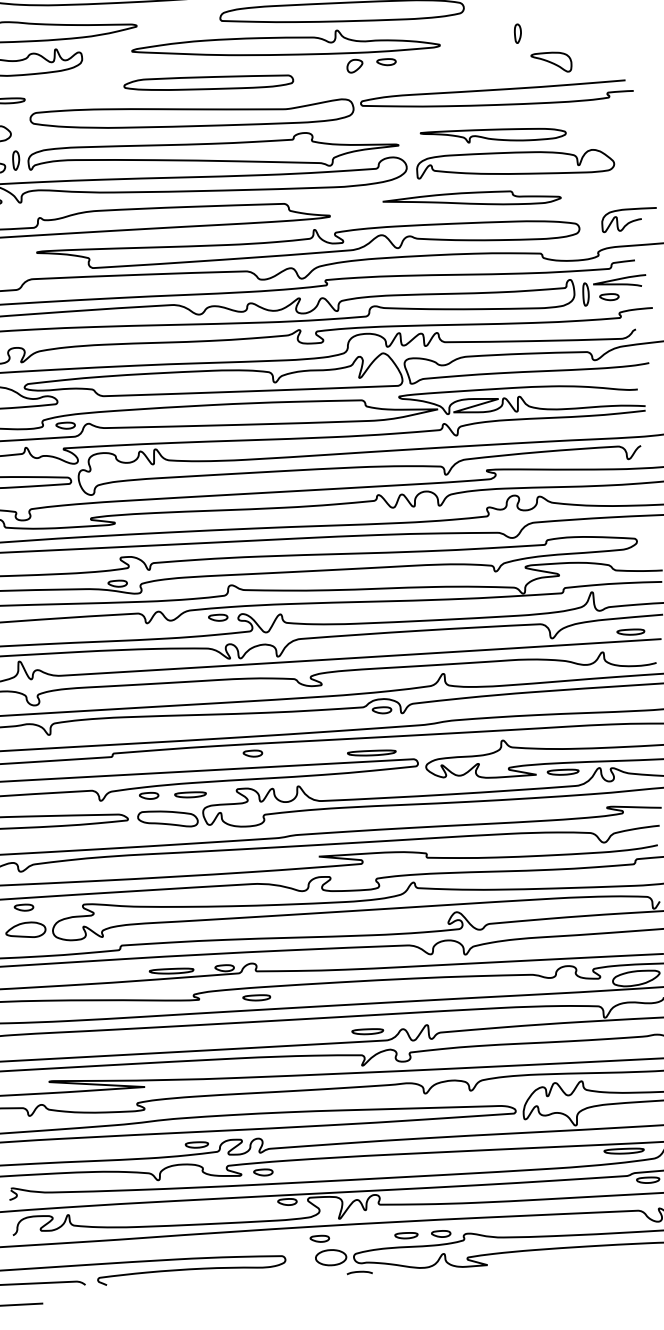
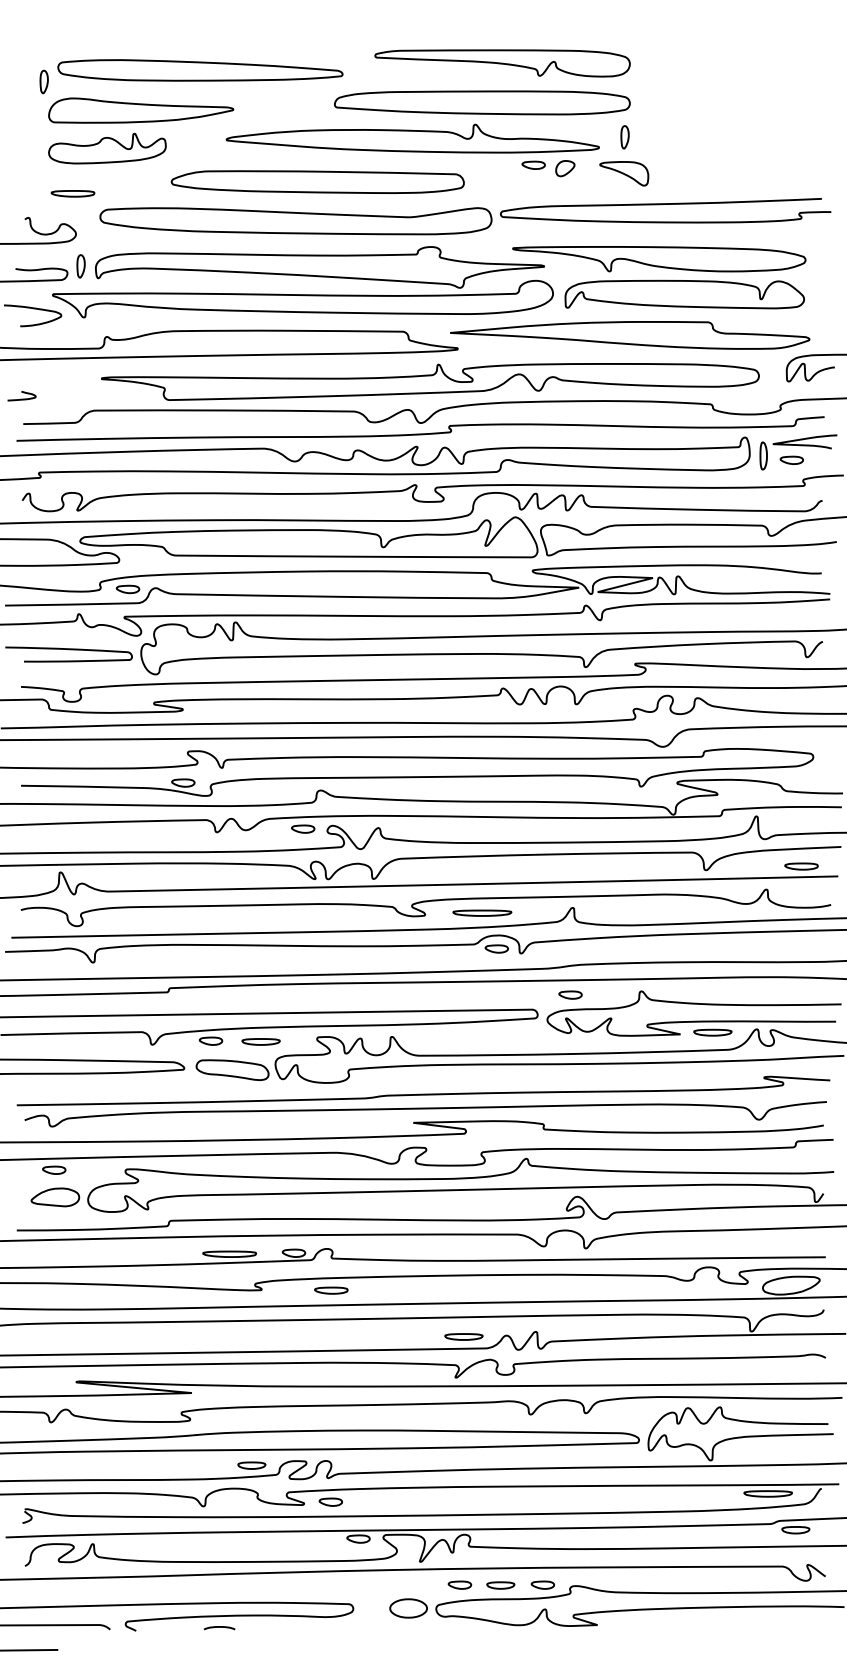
part: (517, 33) -> (624, 137), moved
part: (551, 62) -> (624, 173), moved
part: (355, 66) -> (565, 168), moved
part: (208, 82) -> (317, 181), size x1.43
part: (493, 135) -> (659, 259), size x1.67
part: (472, 199) -> (630, 335), size x1.67
part: (371, 752) -> (482, 912), moved
part: (252, 753) -> (570, 994), moved
part: (319, 1238) -> (459, 1584), moved
curve: (359, 1272) -> (219, 1627), moved

